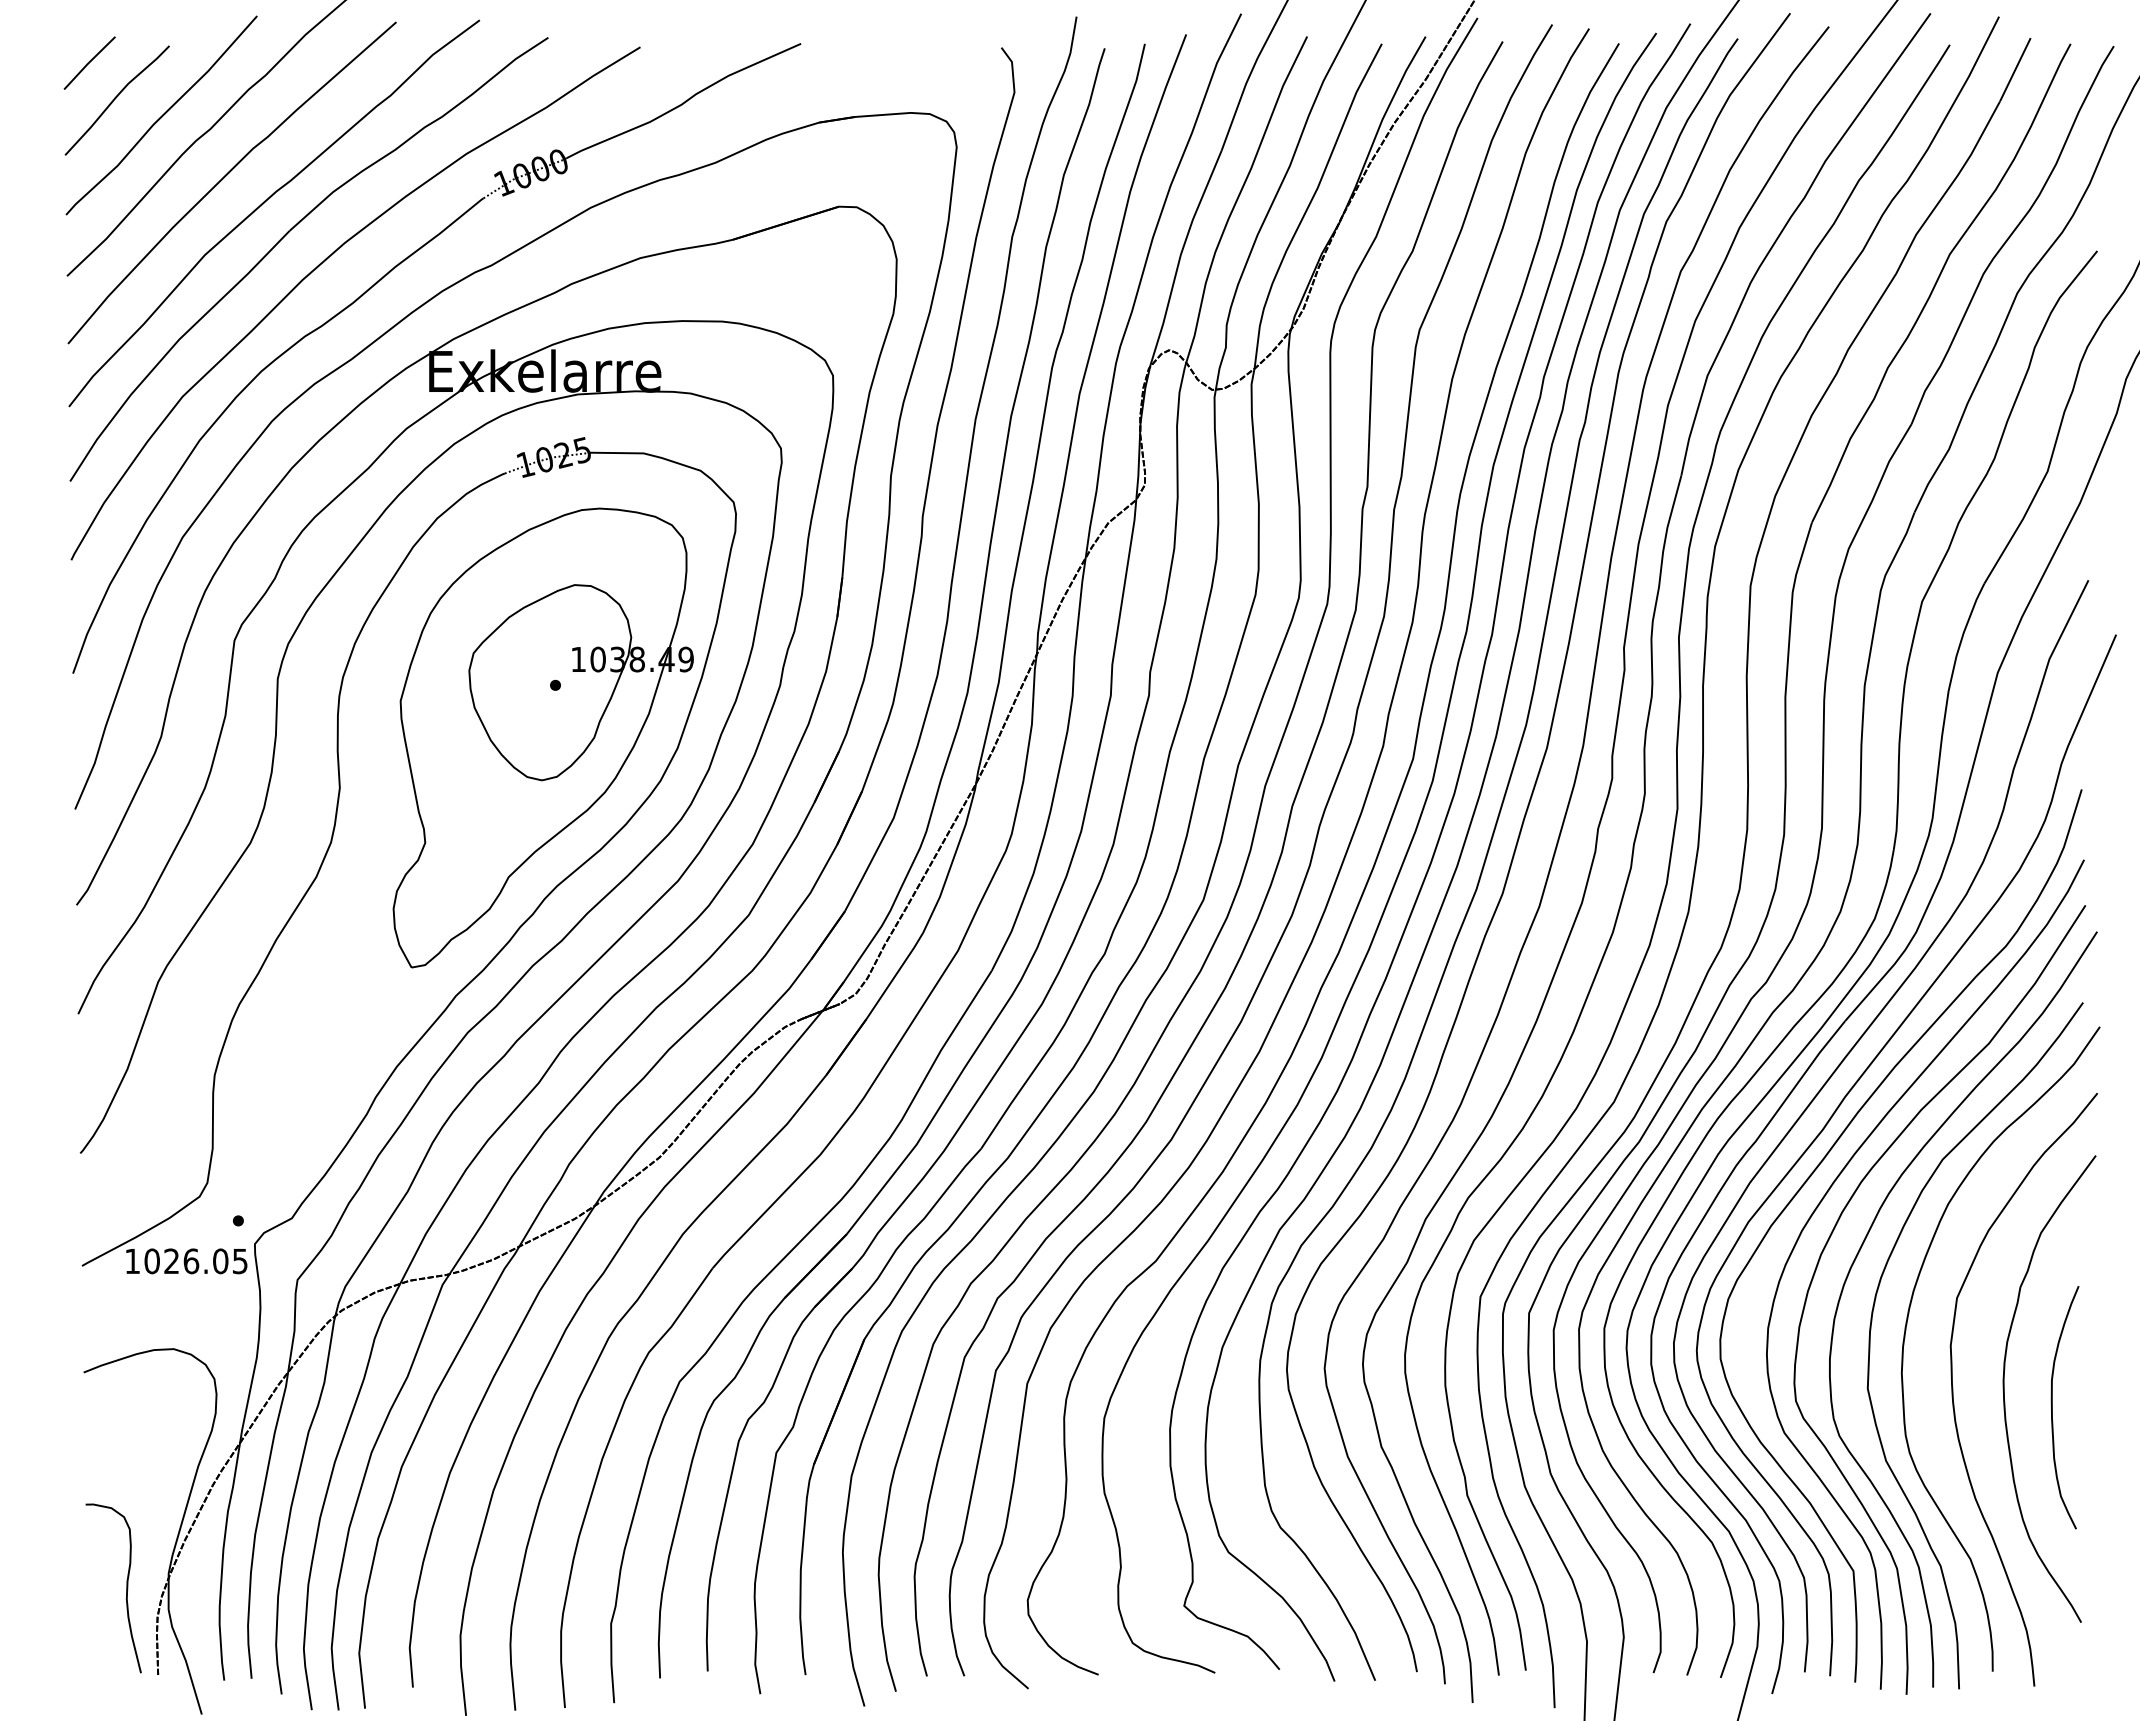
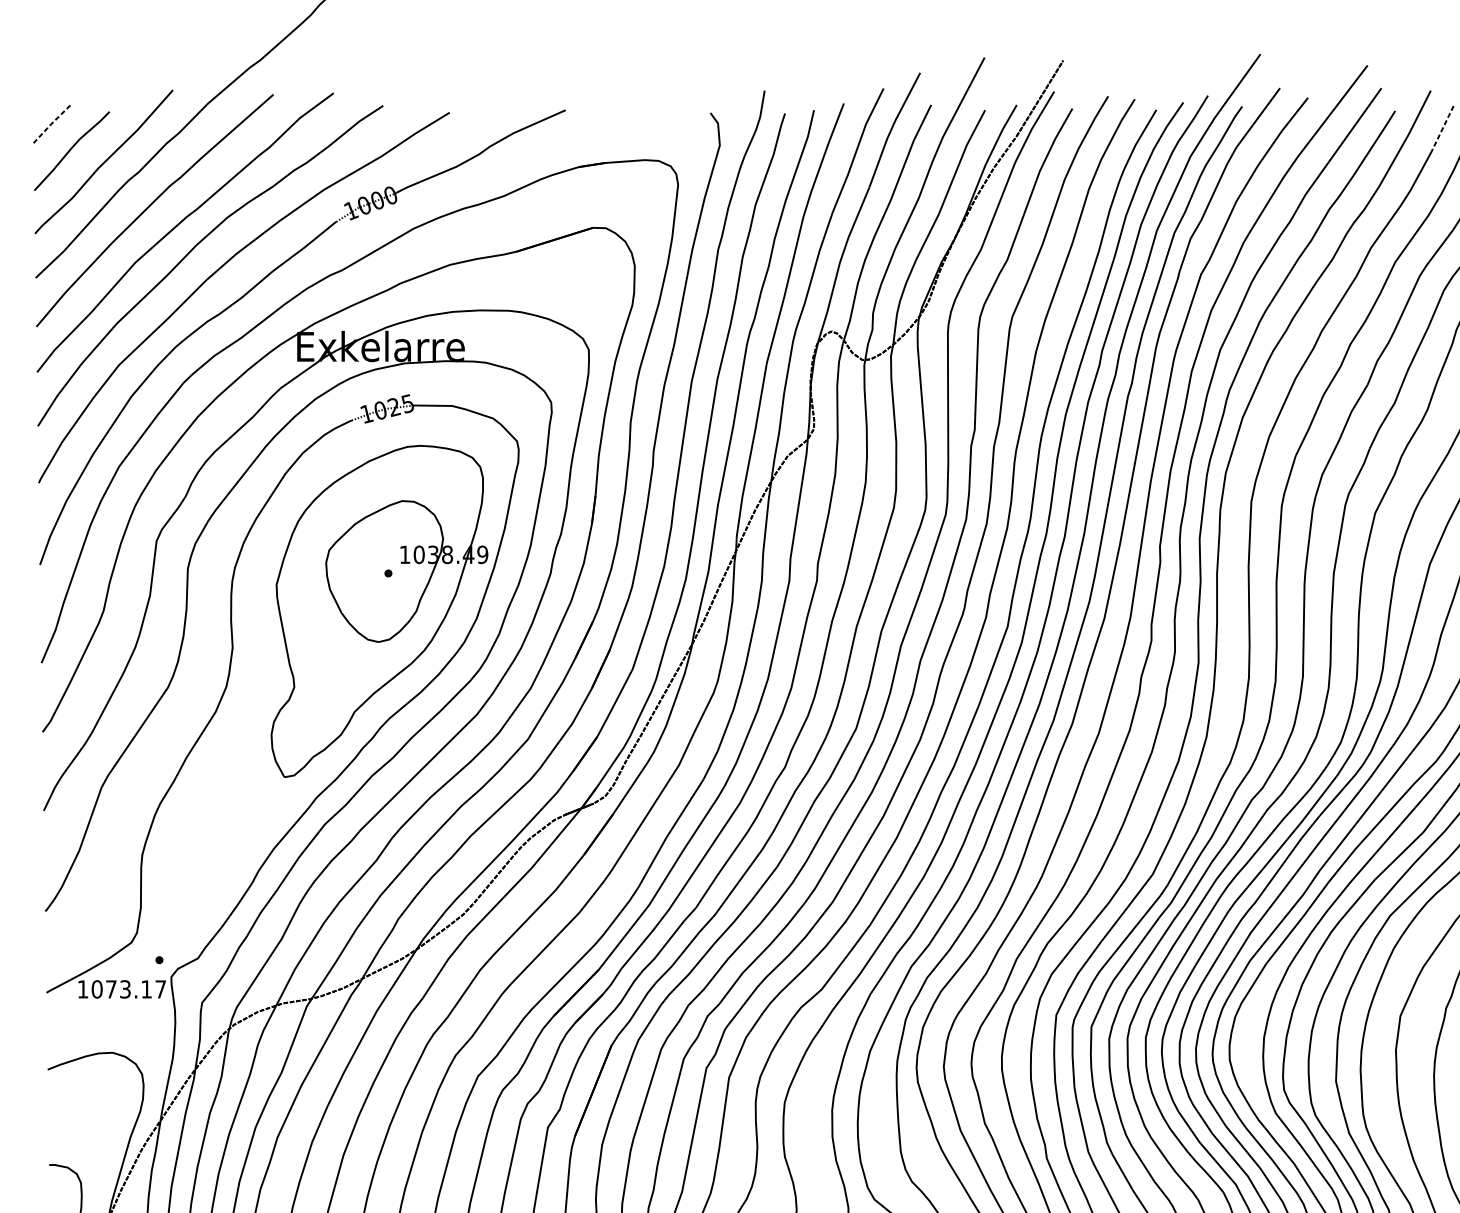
line: (88, 62) -> (51, 123), solid -> dashed
line: (2015, 70) -> (1442, 129), solid -> dashed
text: (205, 1261) -> (135, 989), 1026.05 -> 1073.17

